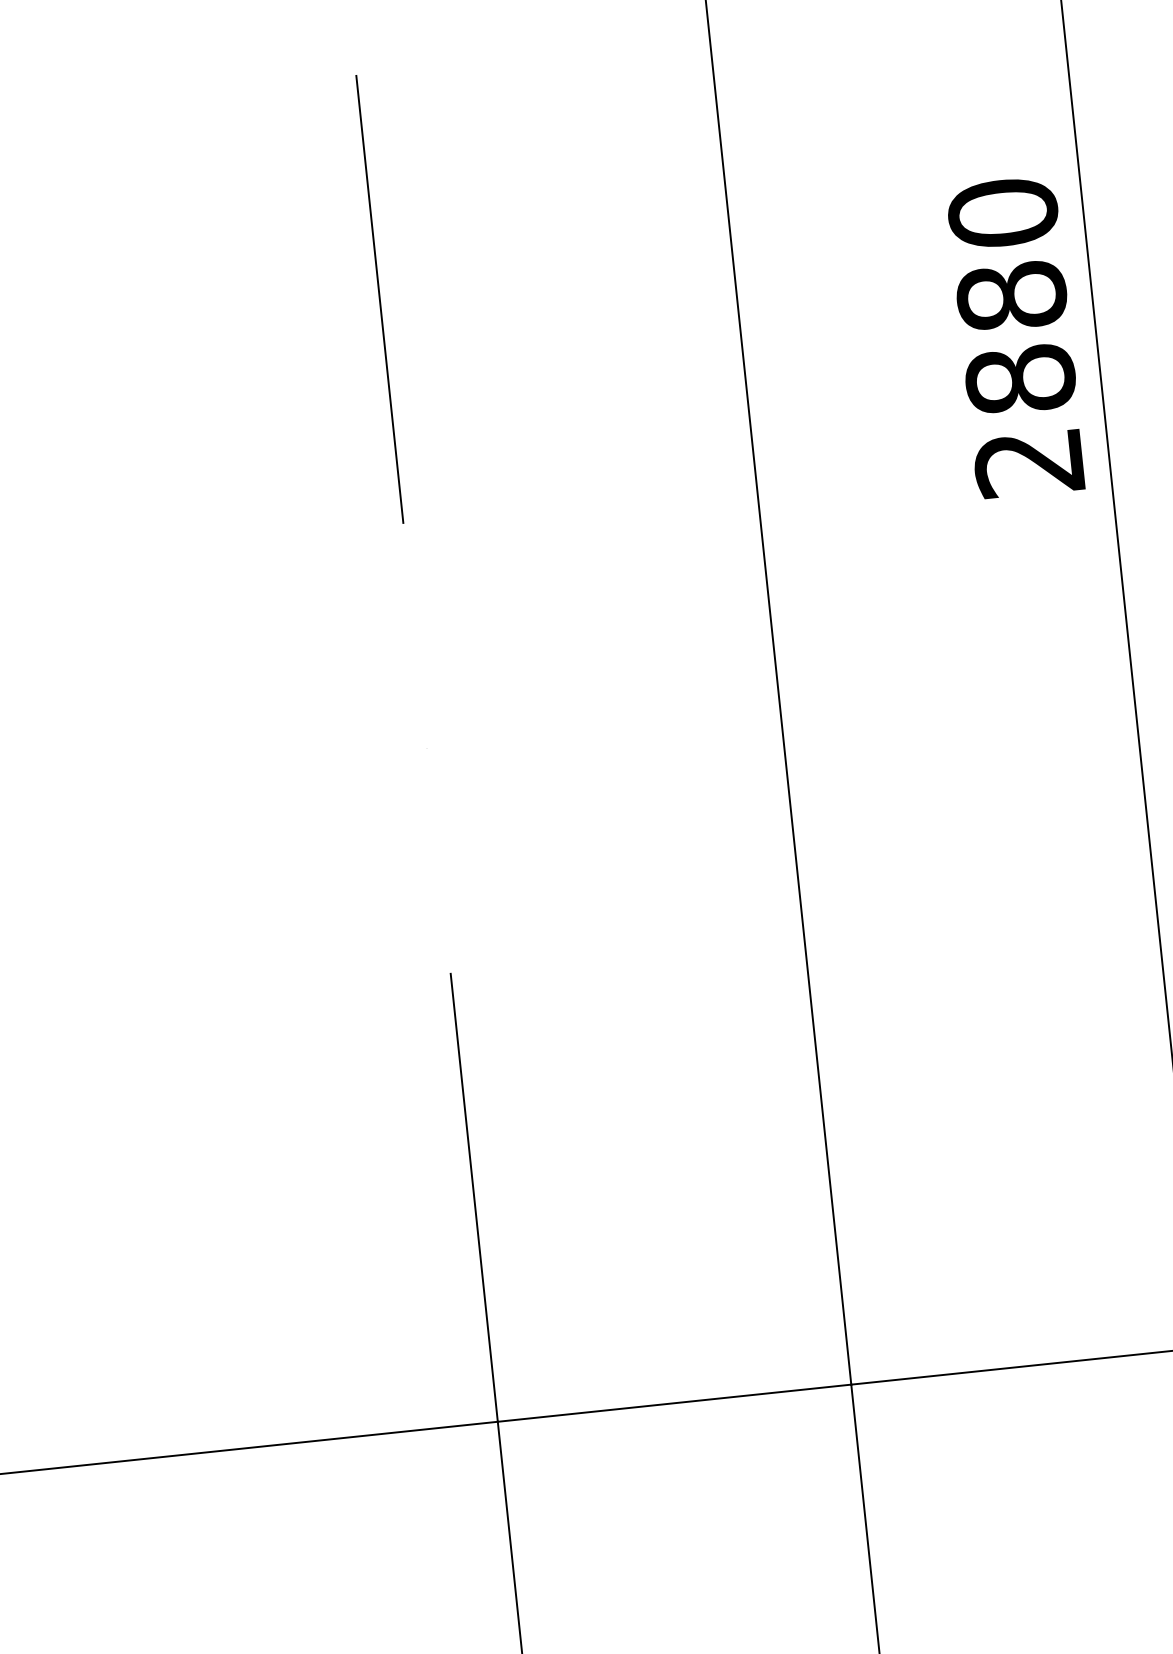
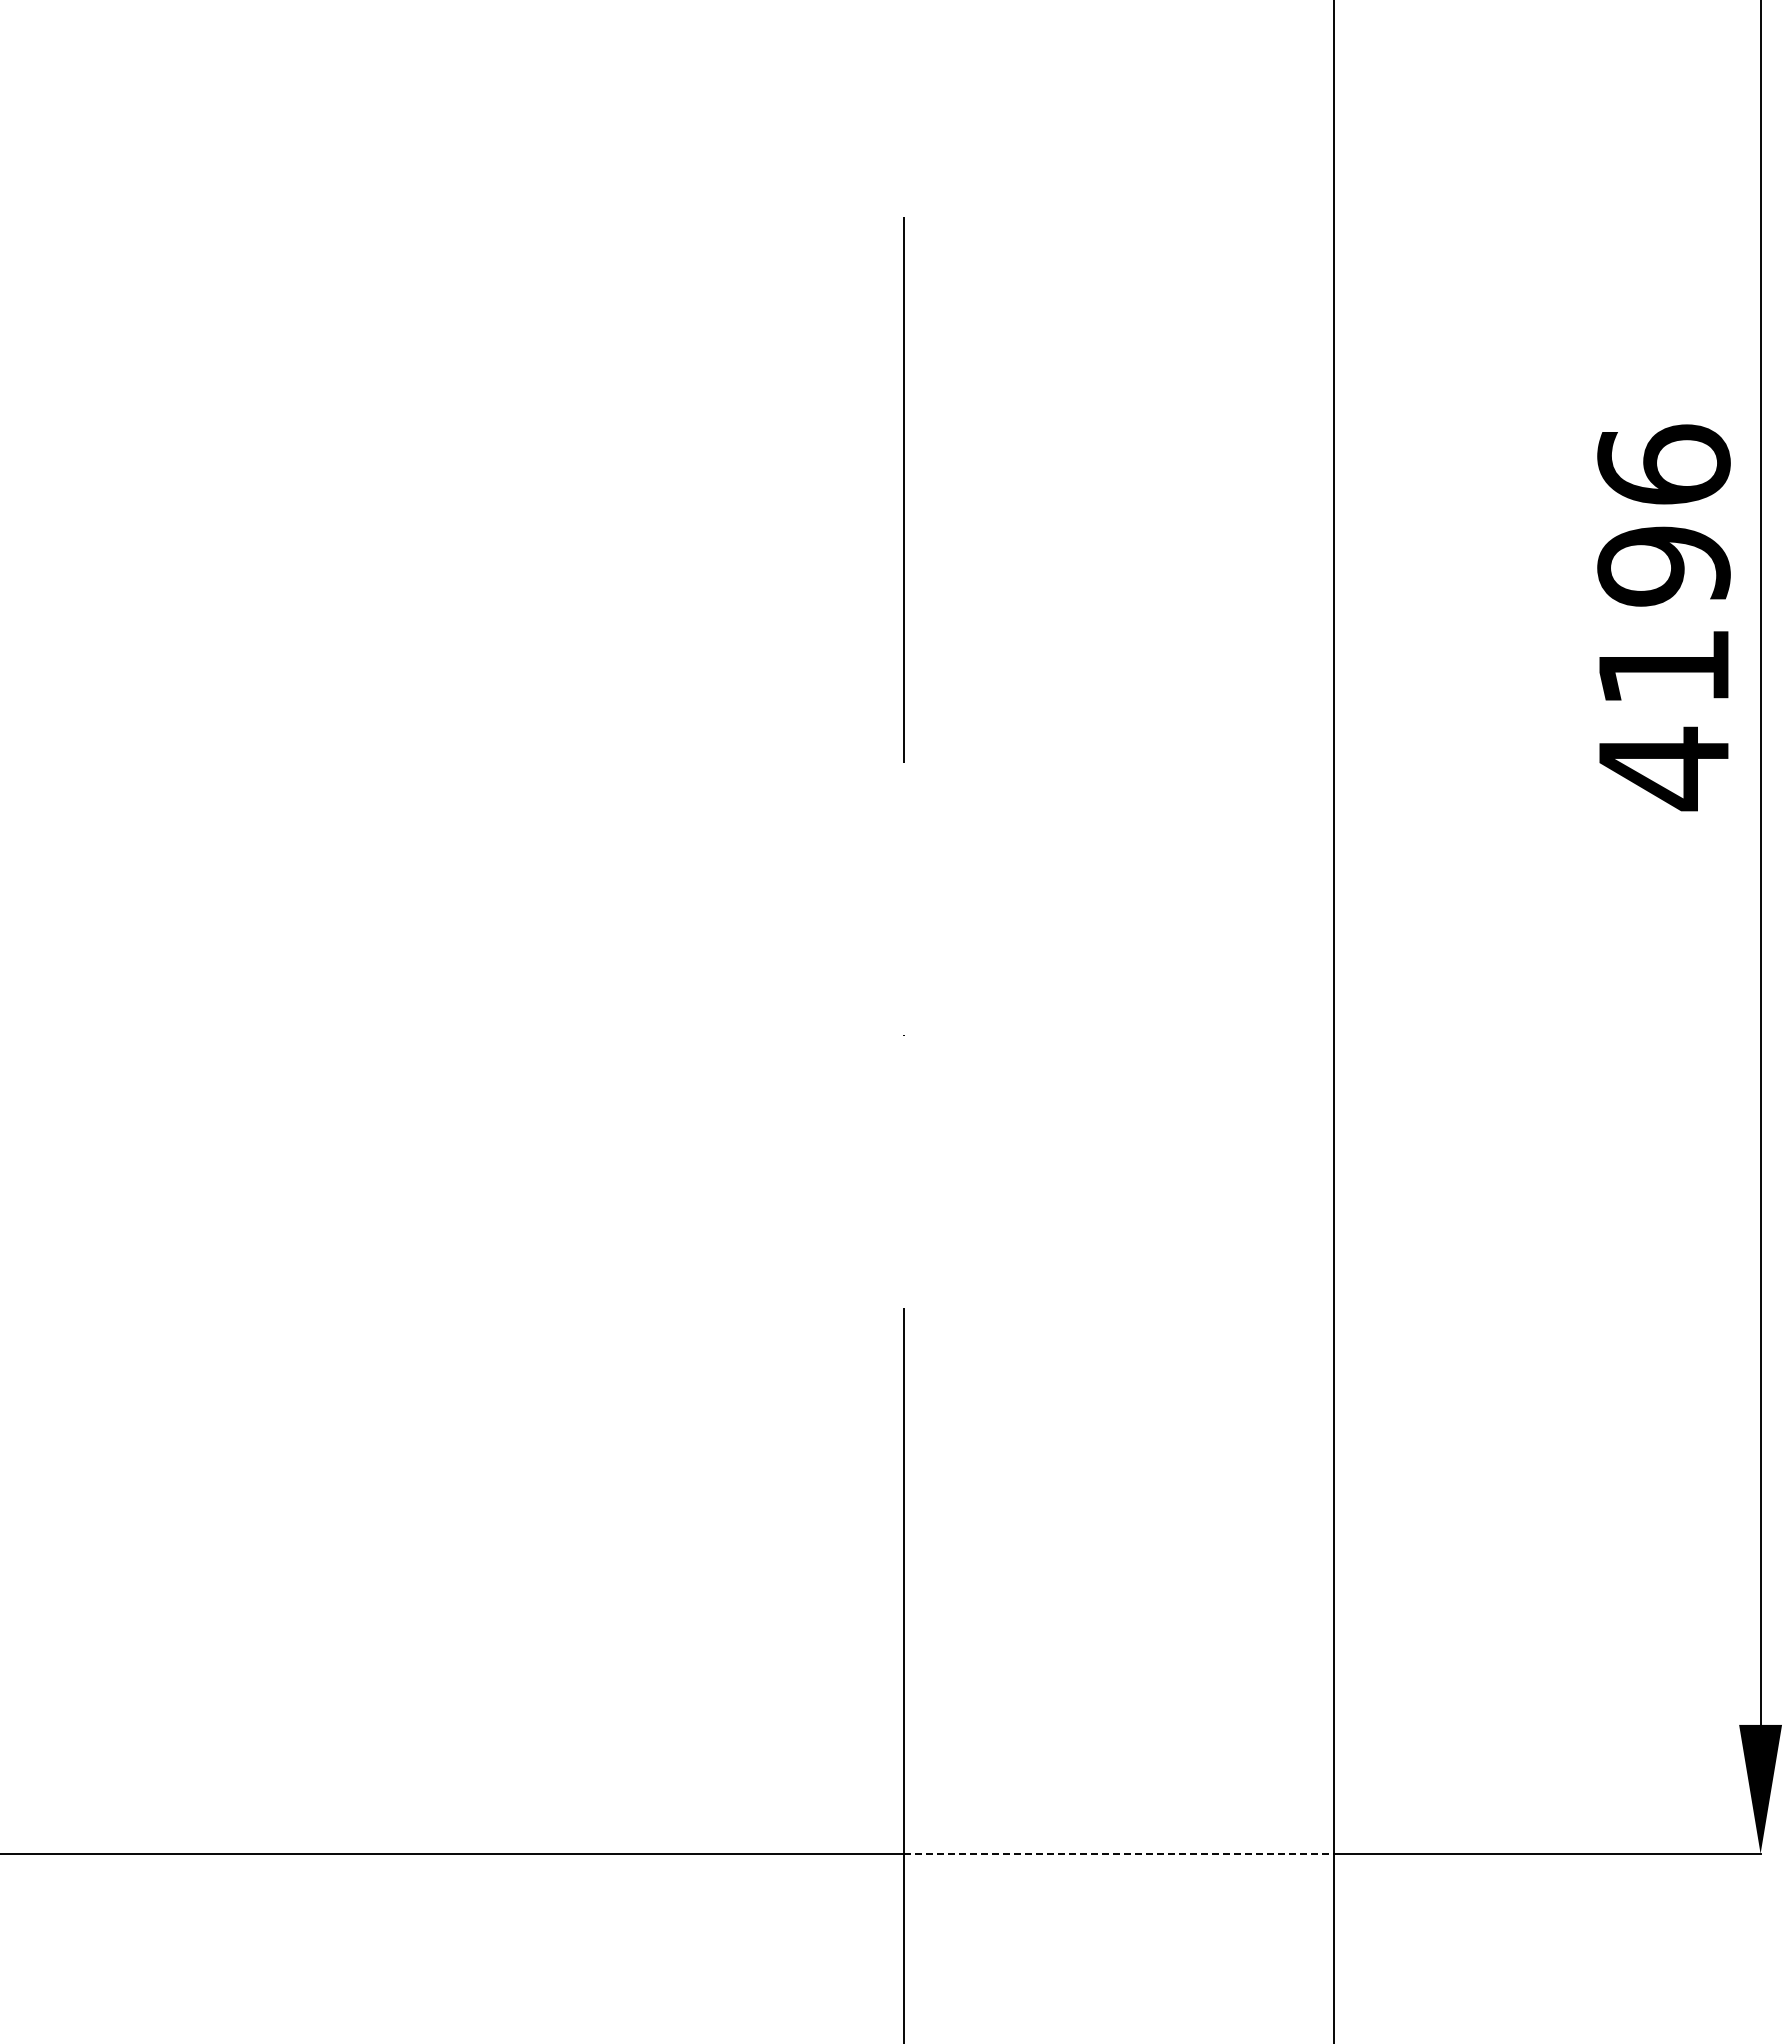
text: (1015, 338) -> (1663, 617), 2880 -> 4196
line: (674, 1403) -> (1118, 1853), solid -> dashed

